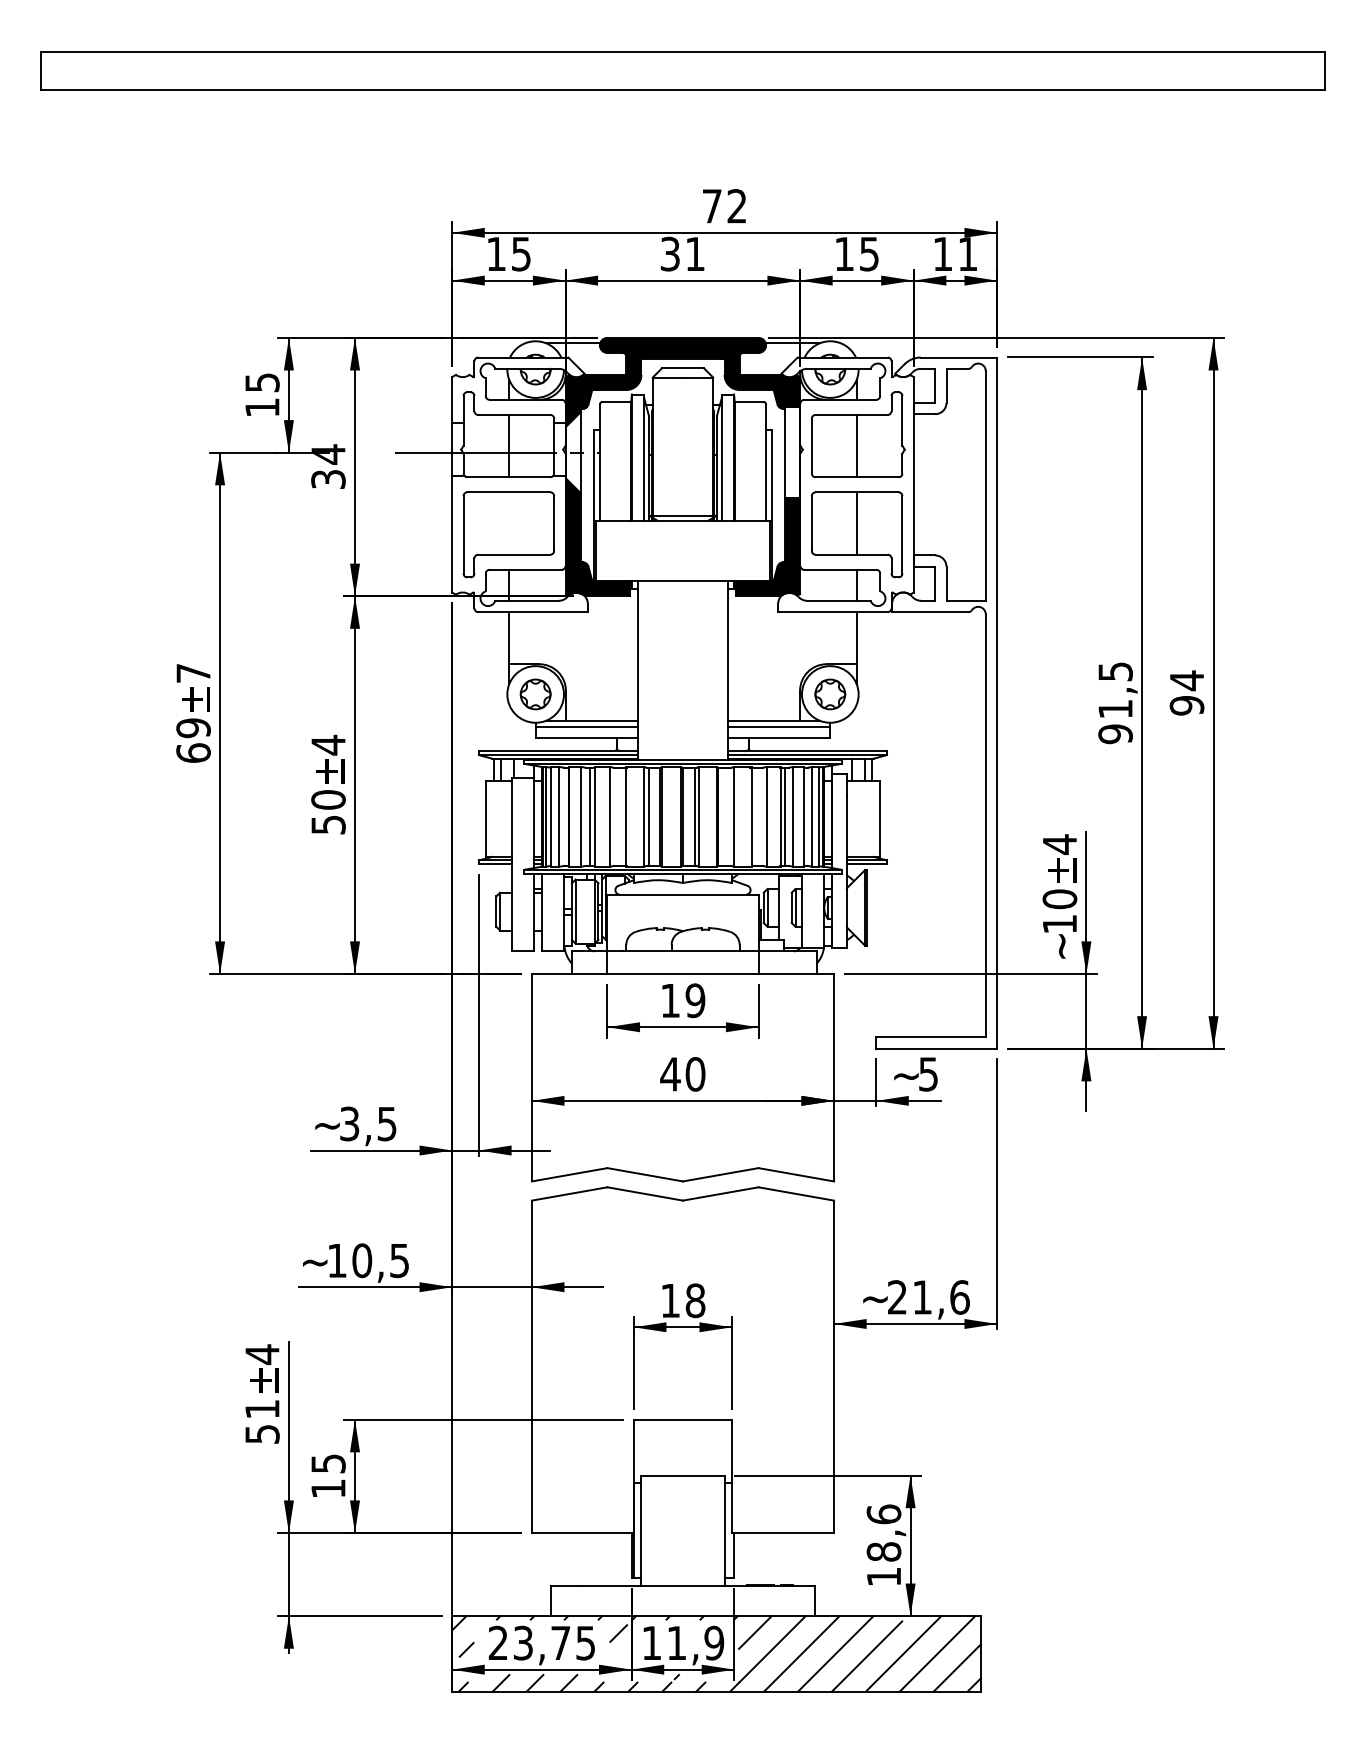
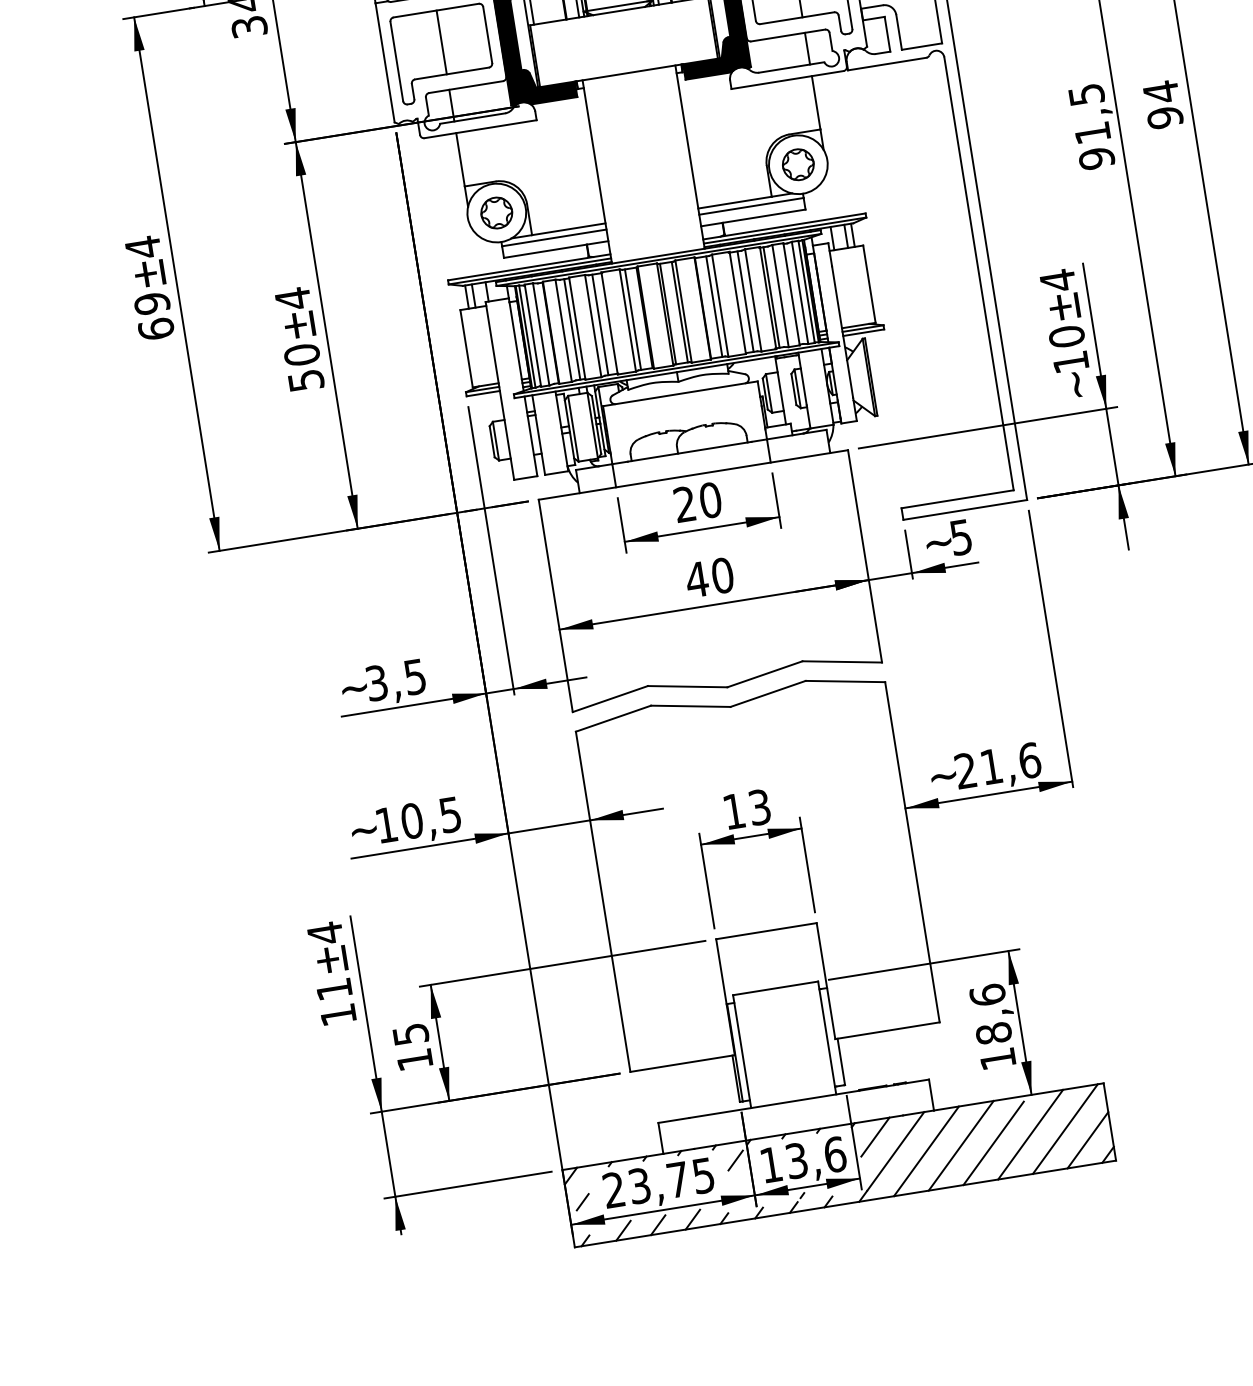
line: (509, 523) -> (441, 42), added
text: (193, 673) -> (143, 247), 7 -> 4
line: (617, 816) -> (600, 324), added
line: (728, 816) -> (714, 306), added
line: (759, 816) -> (745, 301), added
text: (683, 1000) -> (698, 502), 19 -> 20
text: (695, 1300) -> (759, 807), 18 -> 13
text: (262, 1434) -> (338, 1015), 51 -> 11
text: (695, 1642) -> (815, 1157), 11,9 -> 13,6

